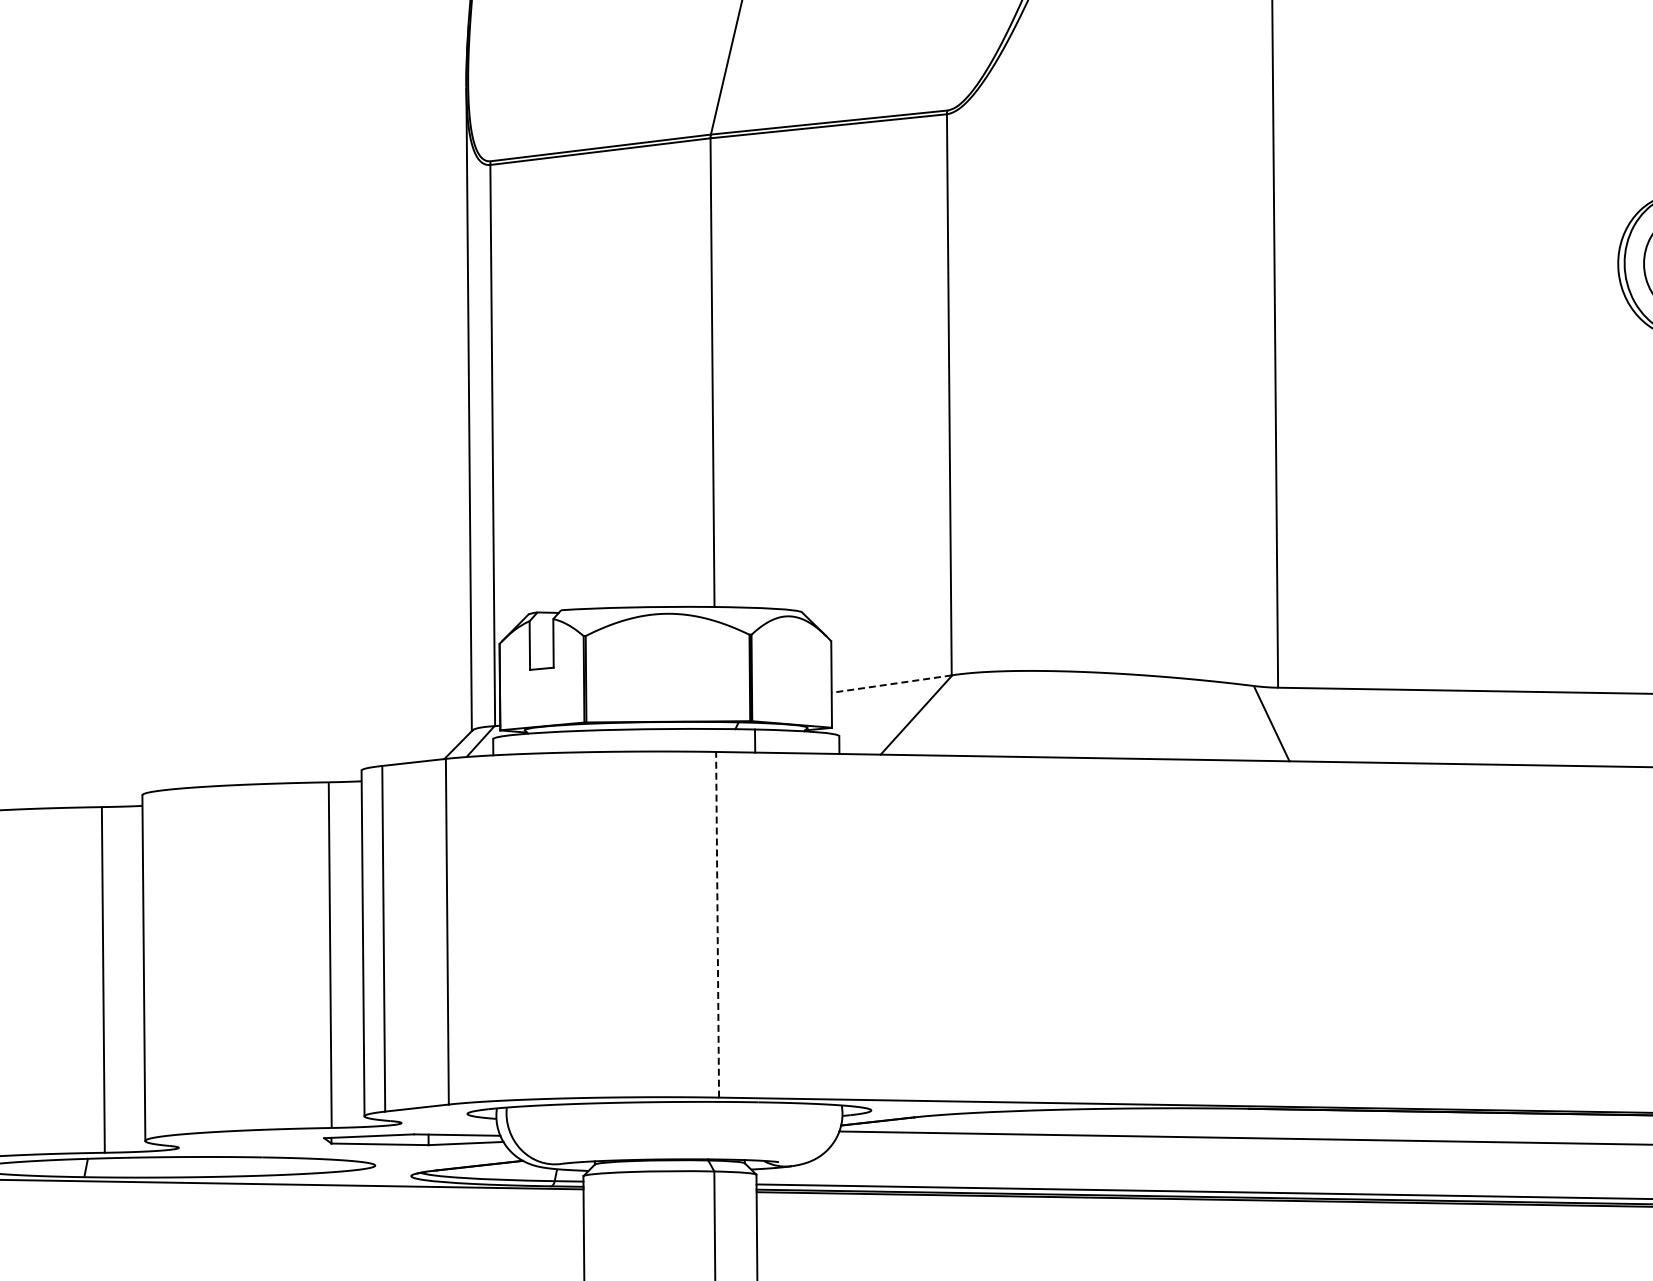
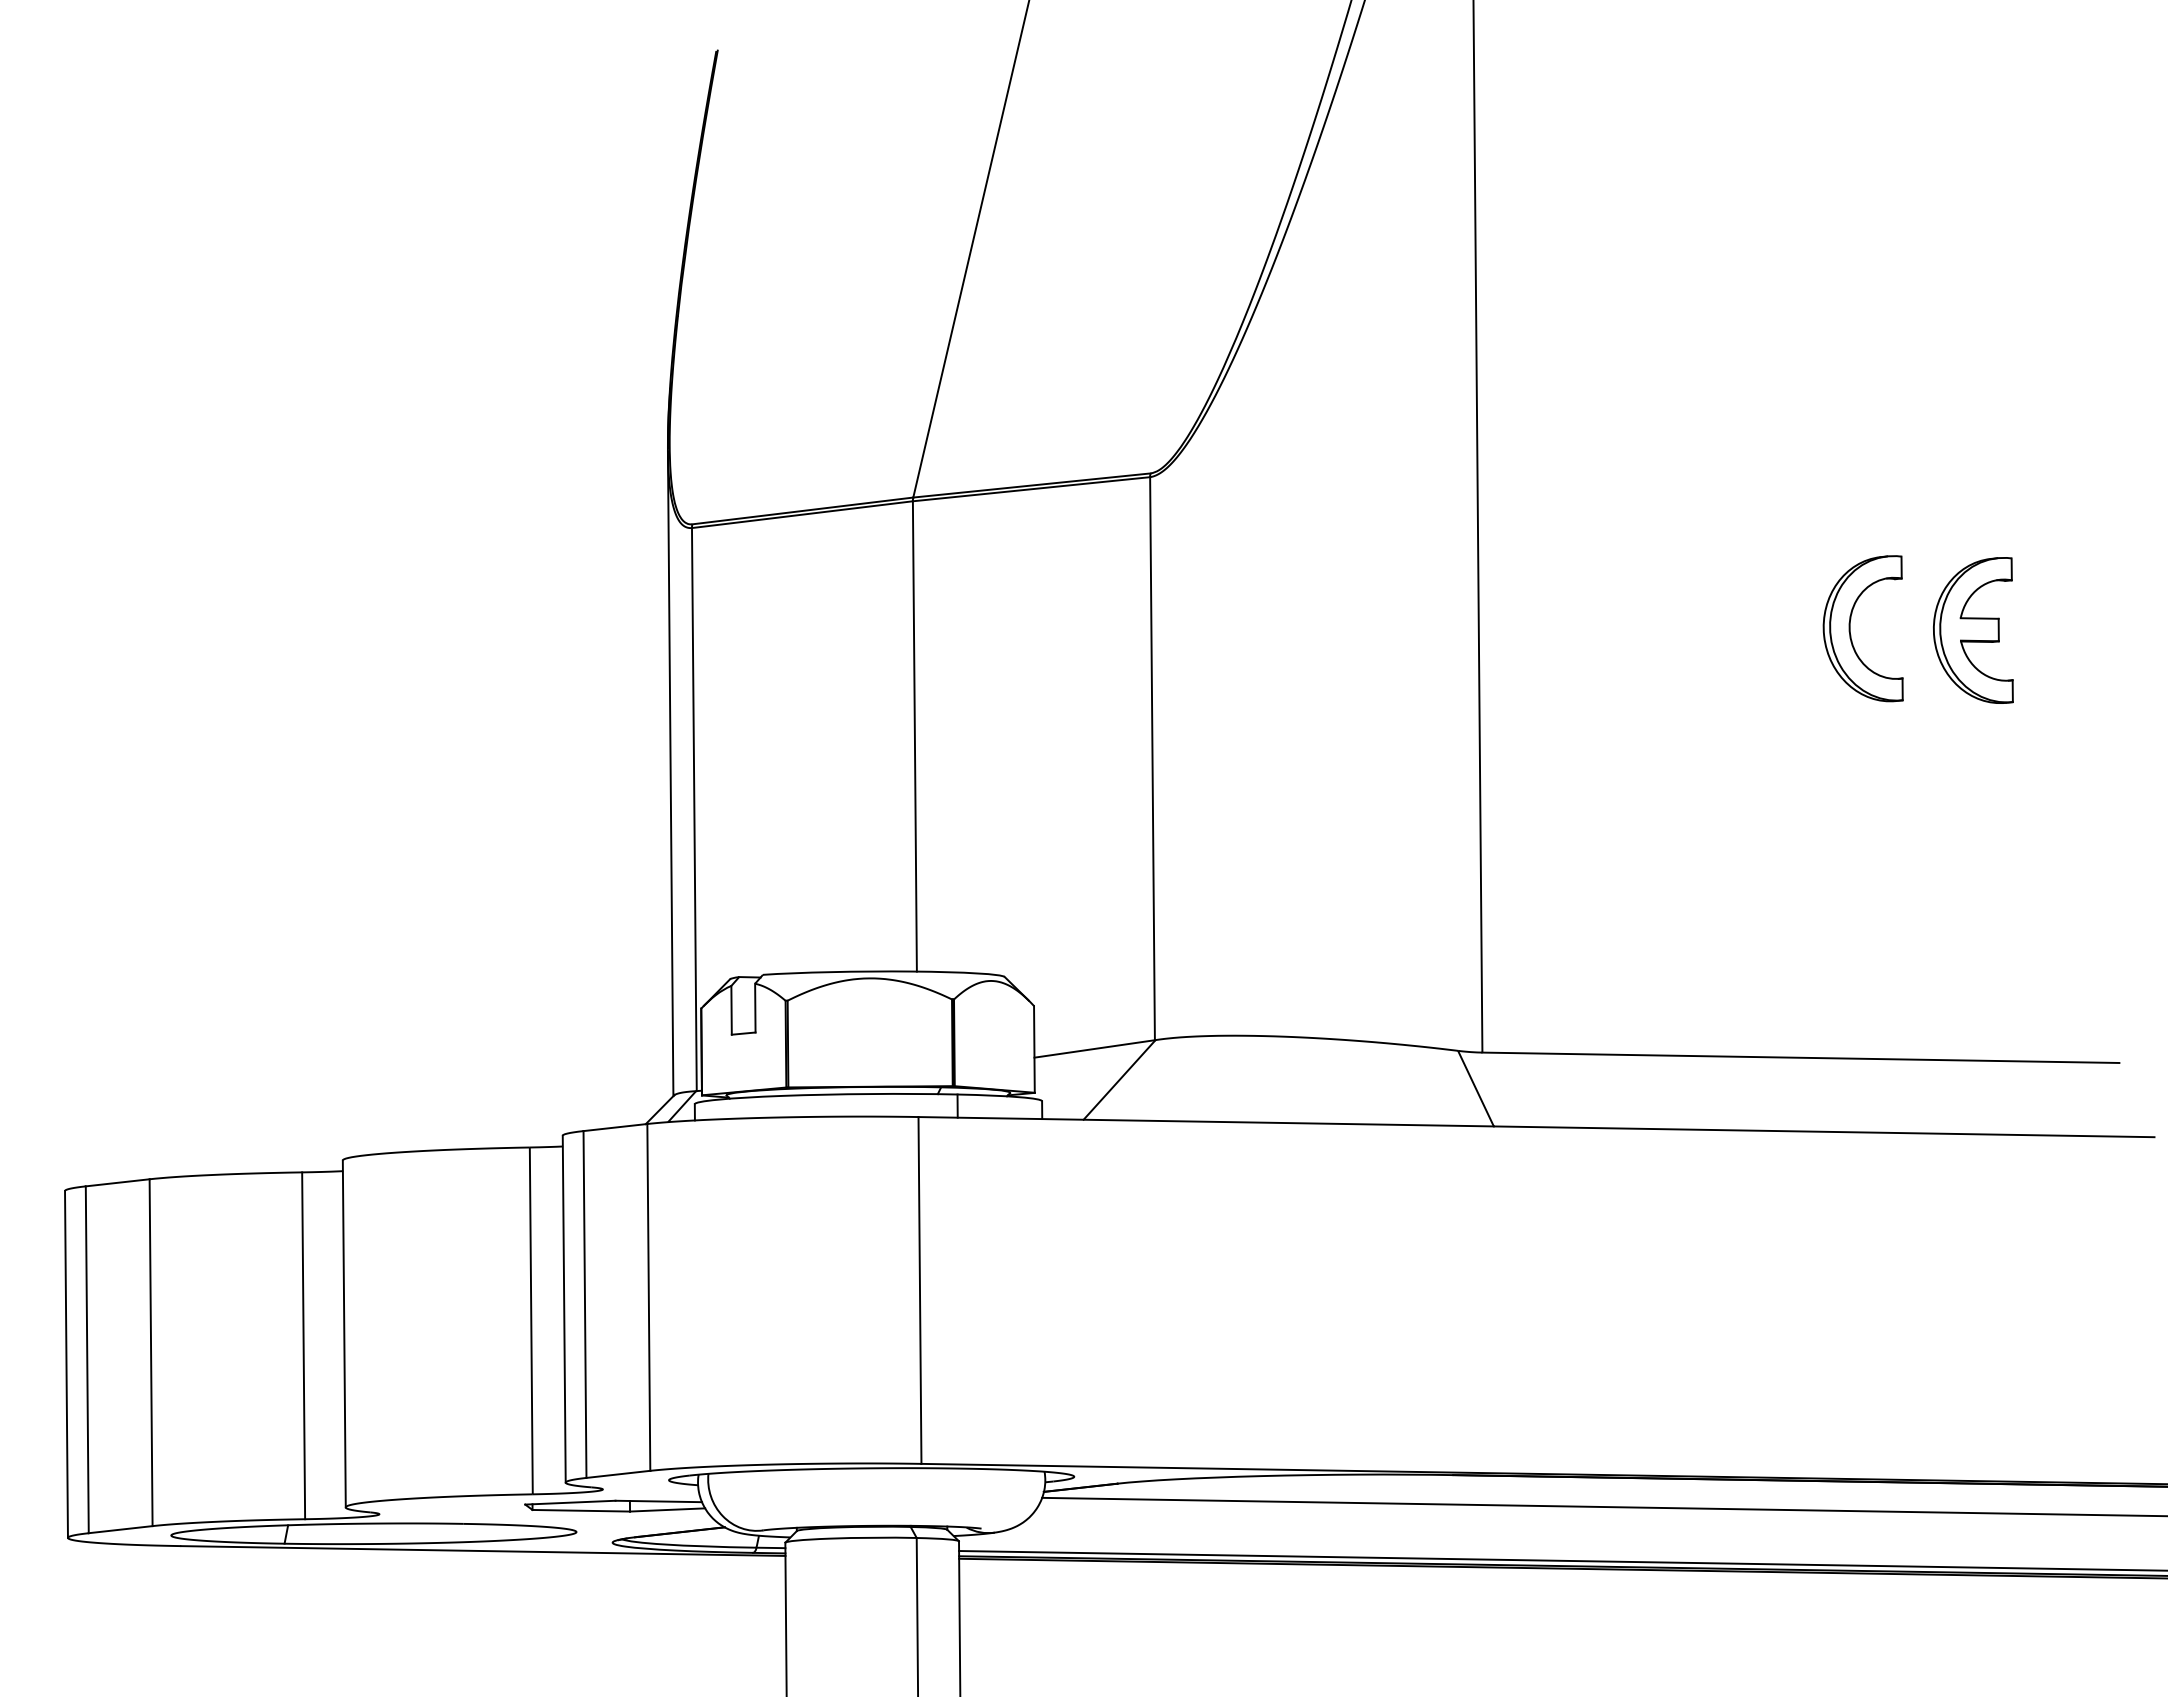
line: (891, 683) -> (1094, 1048), dashed -> solid
line: (717, 923) -> (919, 1289), dashed -> solid

